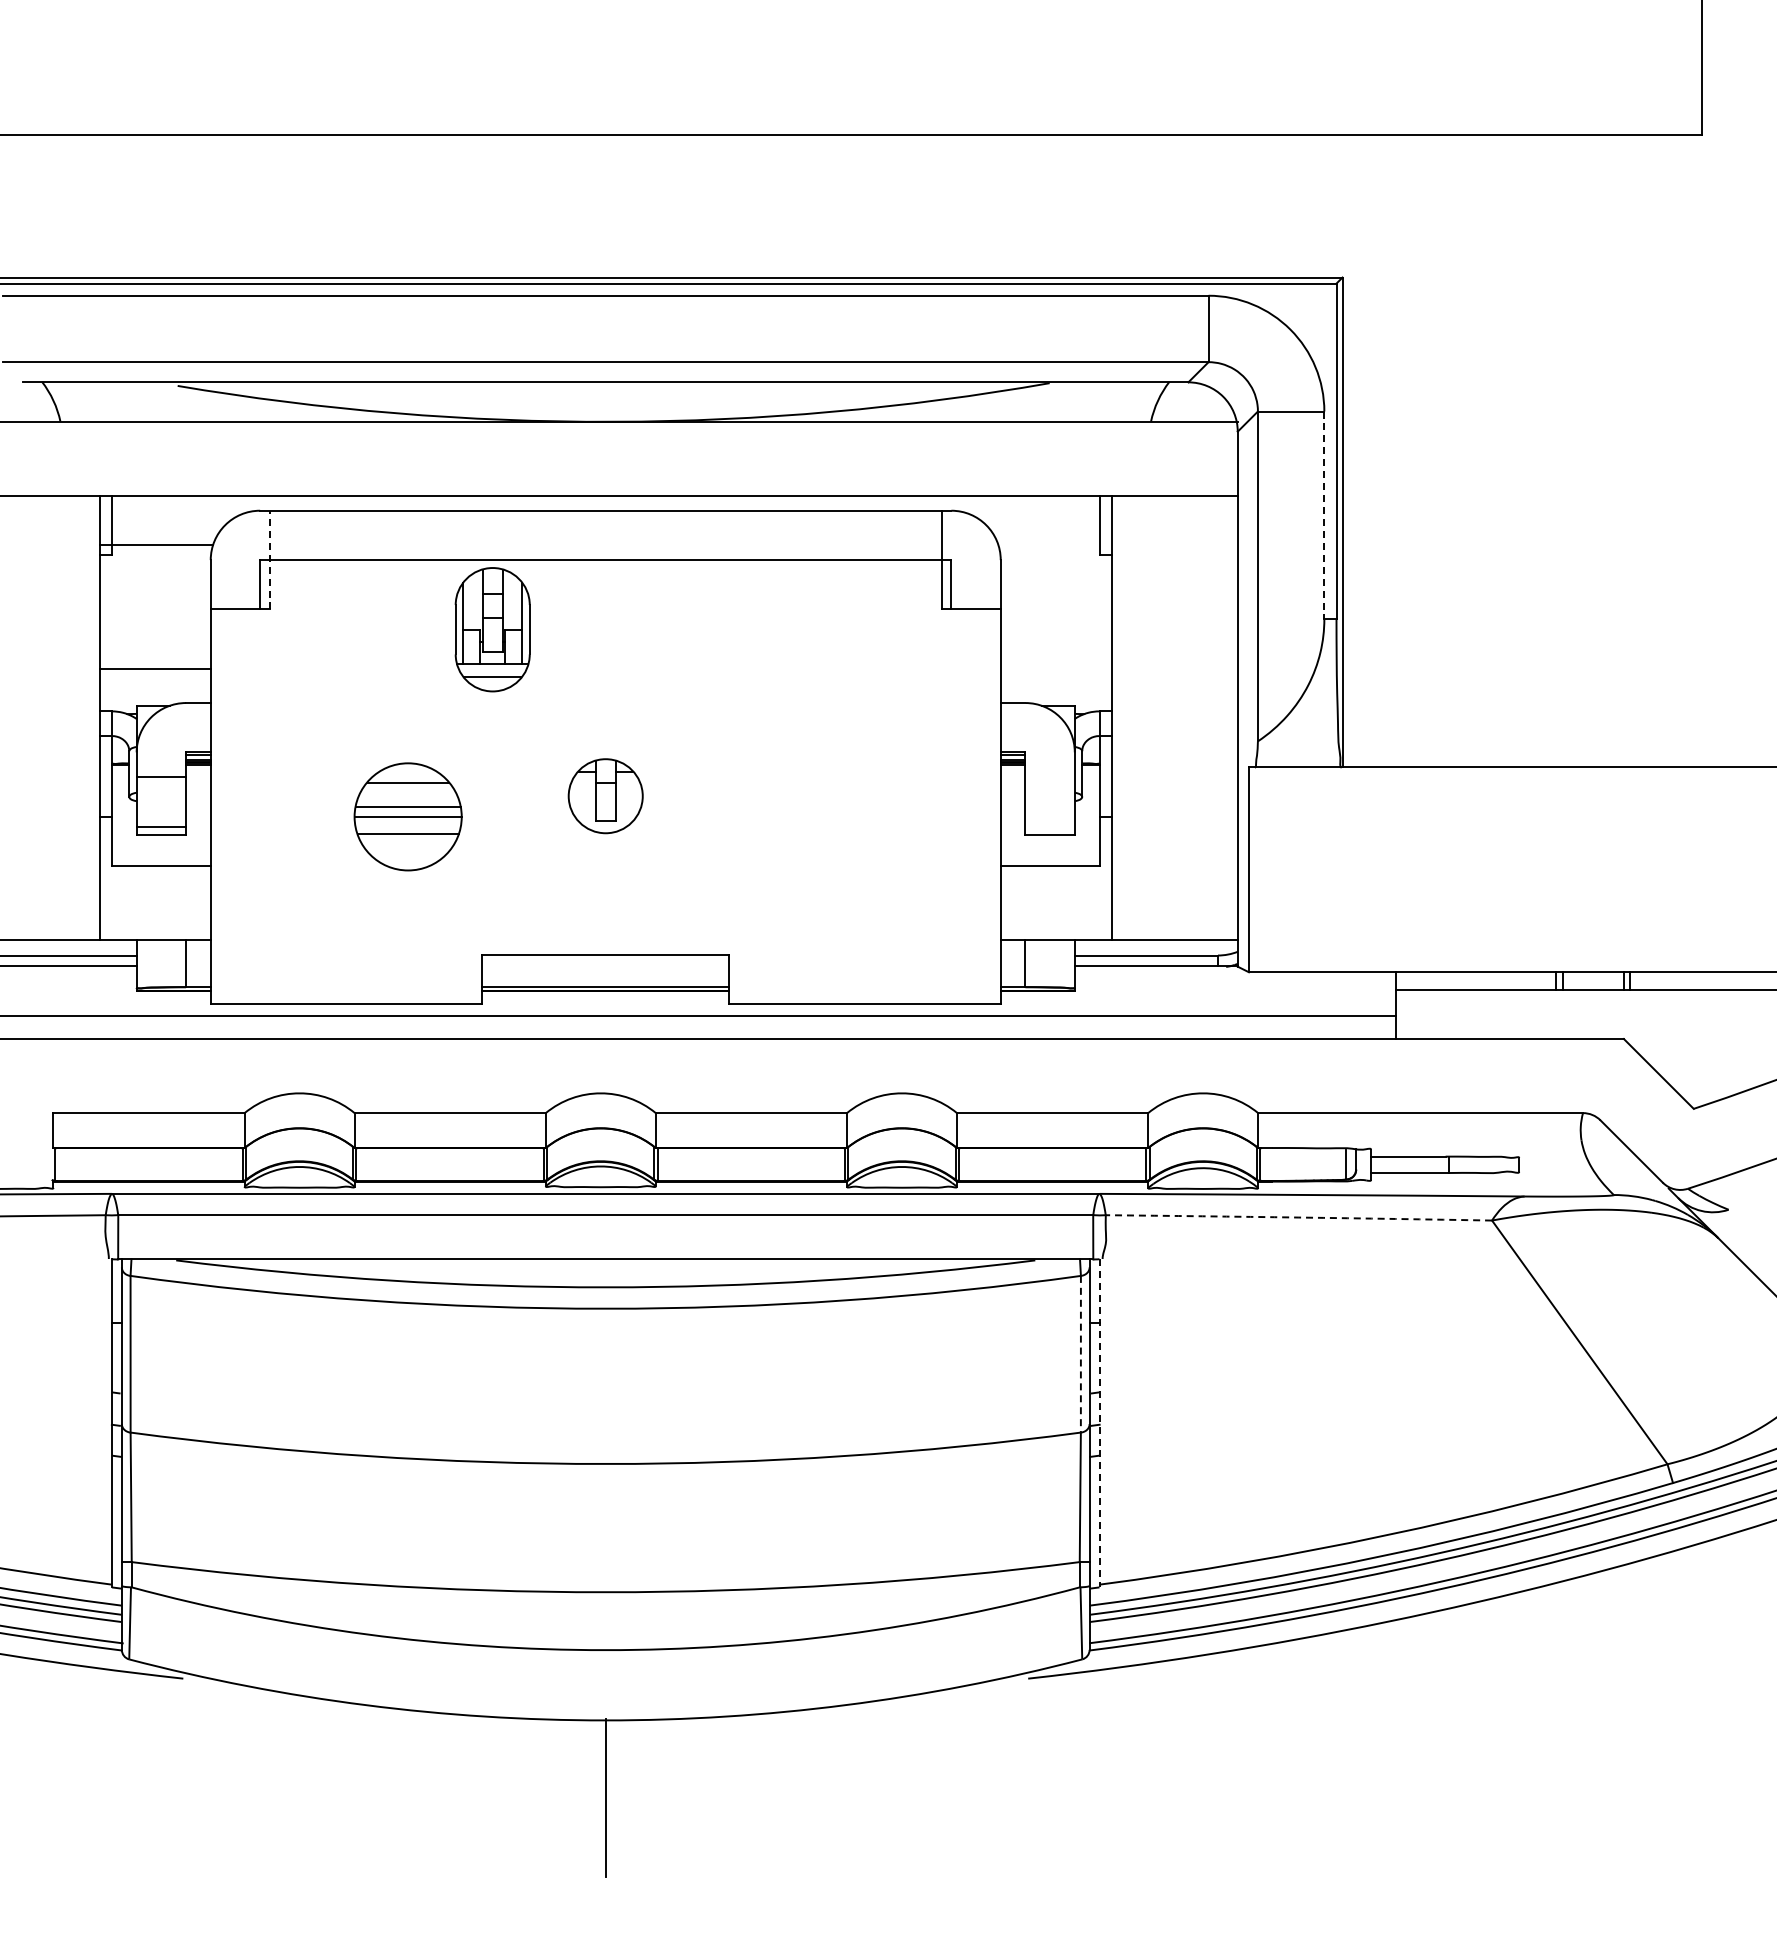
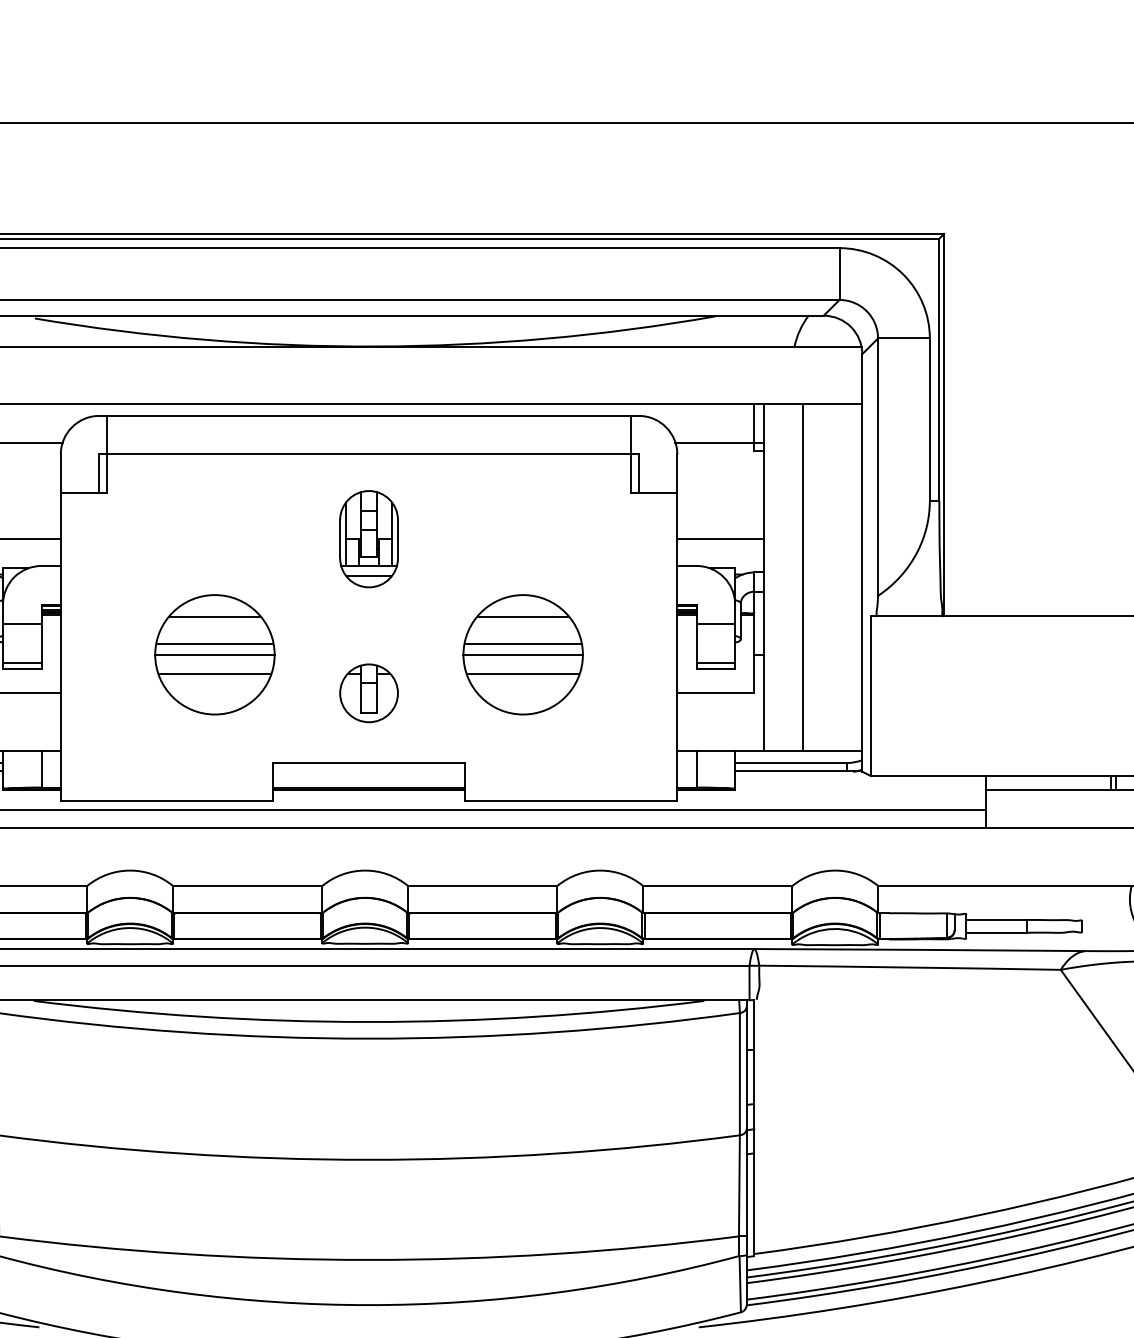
line: (1324, 515) -> (929, 419), dashed -> solid
line: (1054, 545) -> (719, 443), added
line: (270, 559) -> (107, 453), dashed -> solid
part: (492, 629) -> (368, 539), moved
line: (1055, 668) -> (720, 539), added
line: (1161, 717) -> (802, 577), added
line: (1049, 777) -> (715, 624), added
part: (605, 796) -> (368, 693), moved
part: (407, 816) -> (214, 654), size x1.43
part: (802, 816) -> (522, 654), added
line: (1049, 827) -> (715, 663), added
arc: (1298, 1217) -> (909, 967), dashed -> solid
line: (1080, 1354) -> (739, 1074), dashed -> solid
line: (1099, 1423) -> (754, 1128), dashed -> solid

